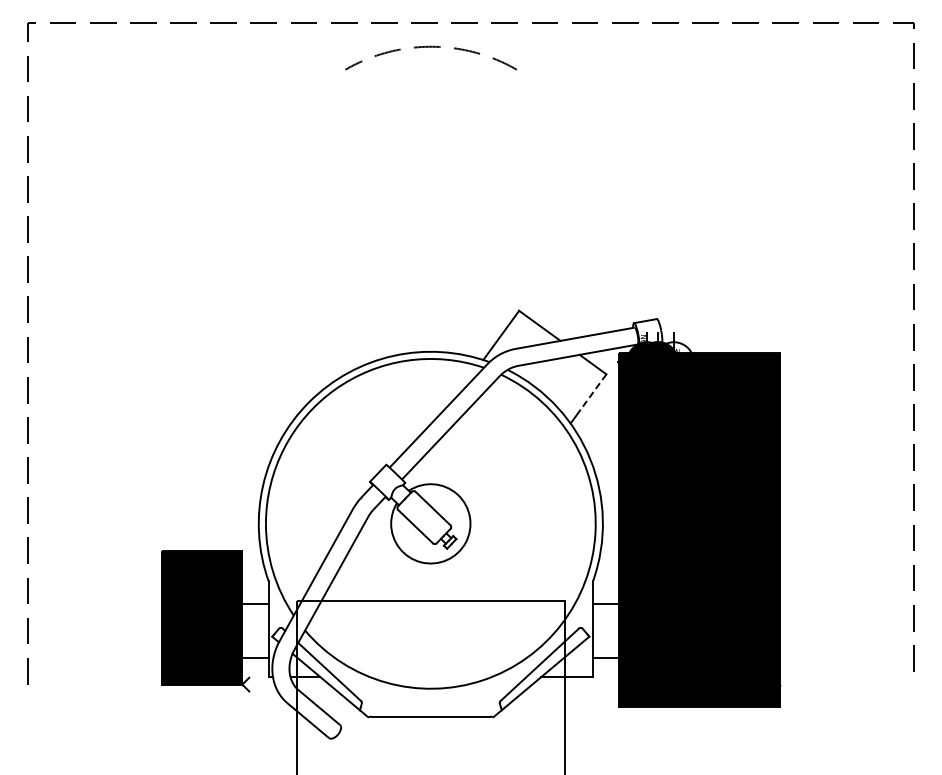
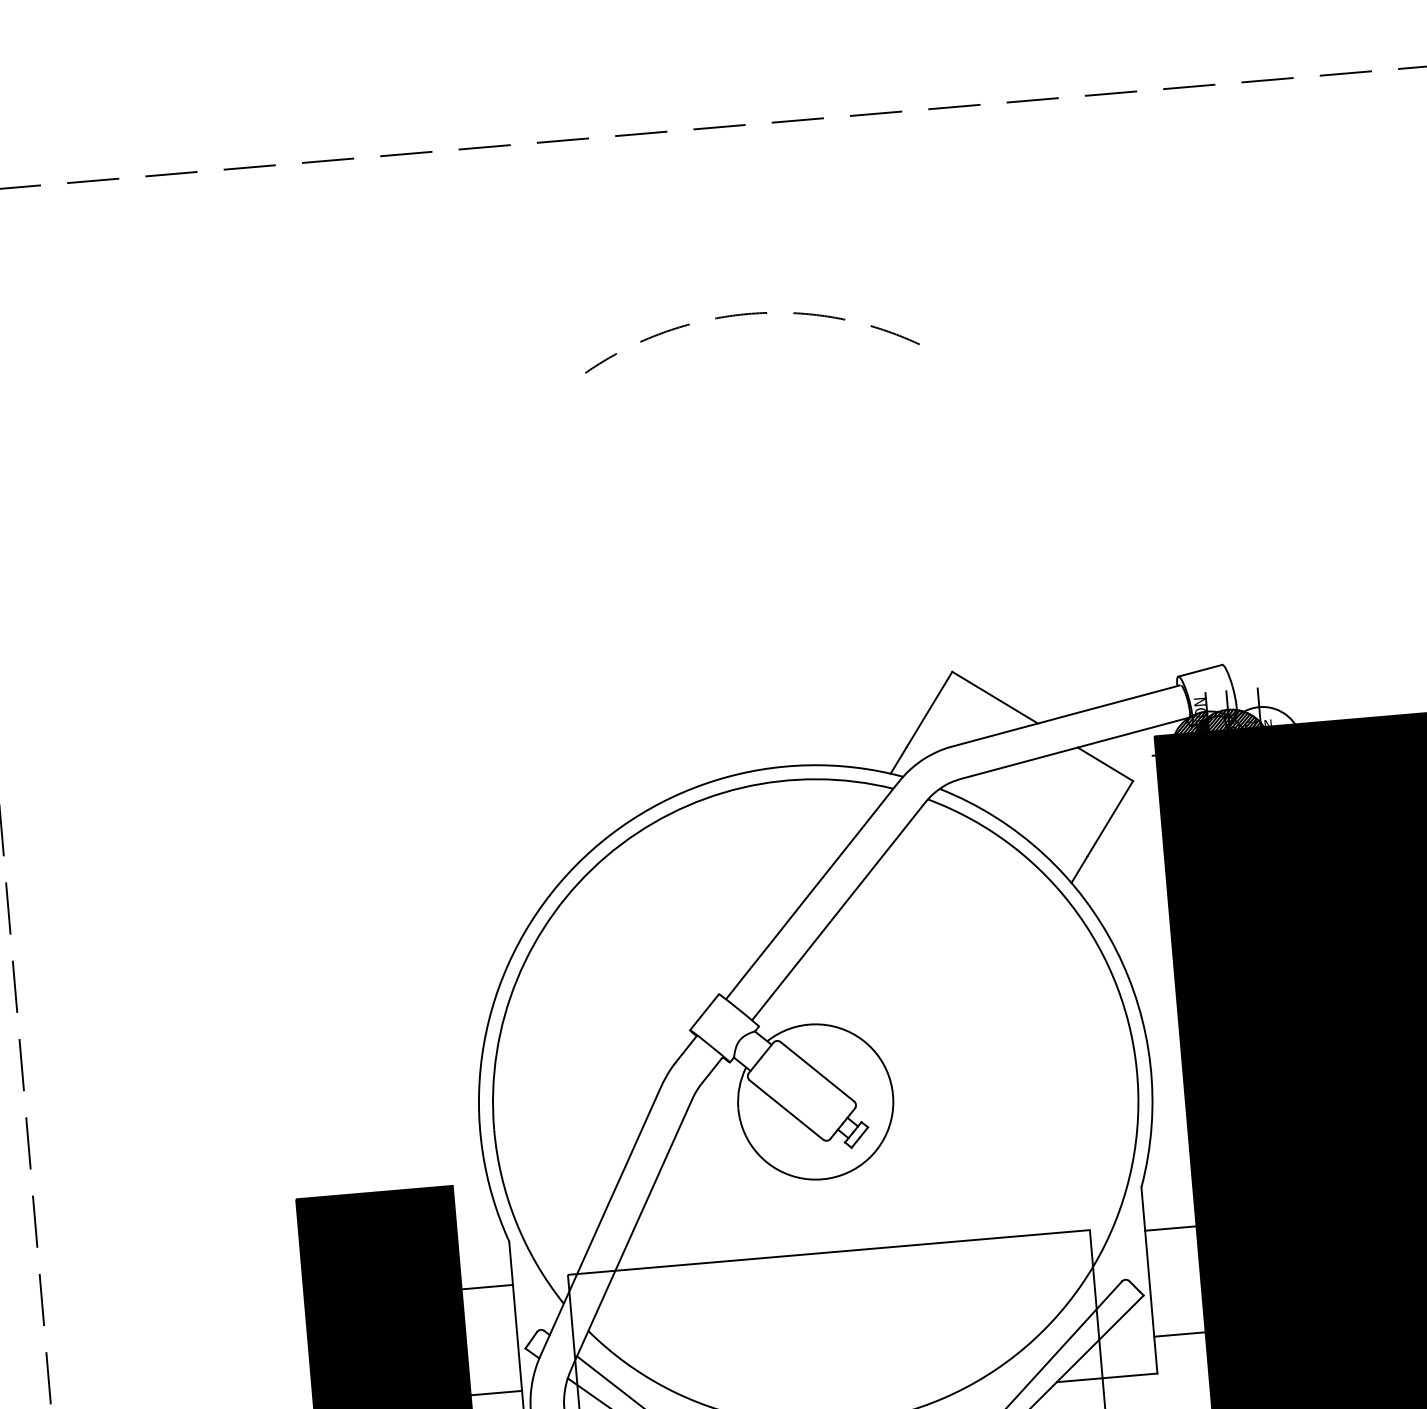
arc: (430, 47) -> (747, 315), moved
line: (592, 392) -> (1108, 818), dashed -> solid

